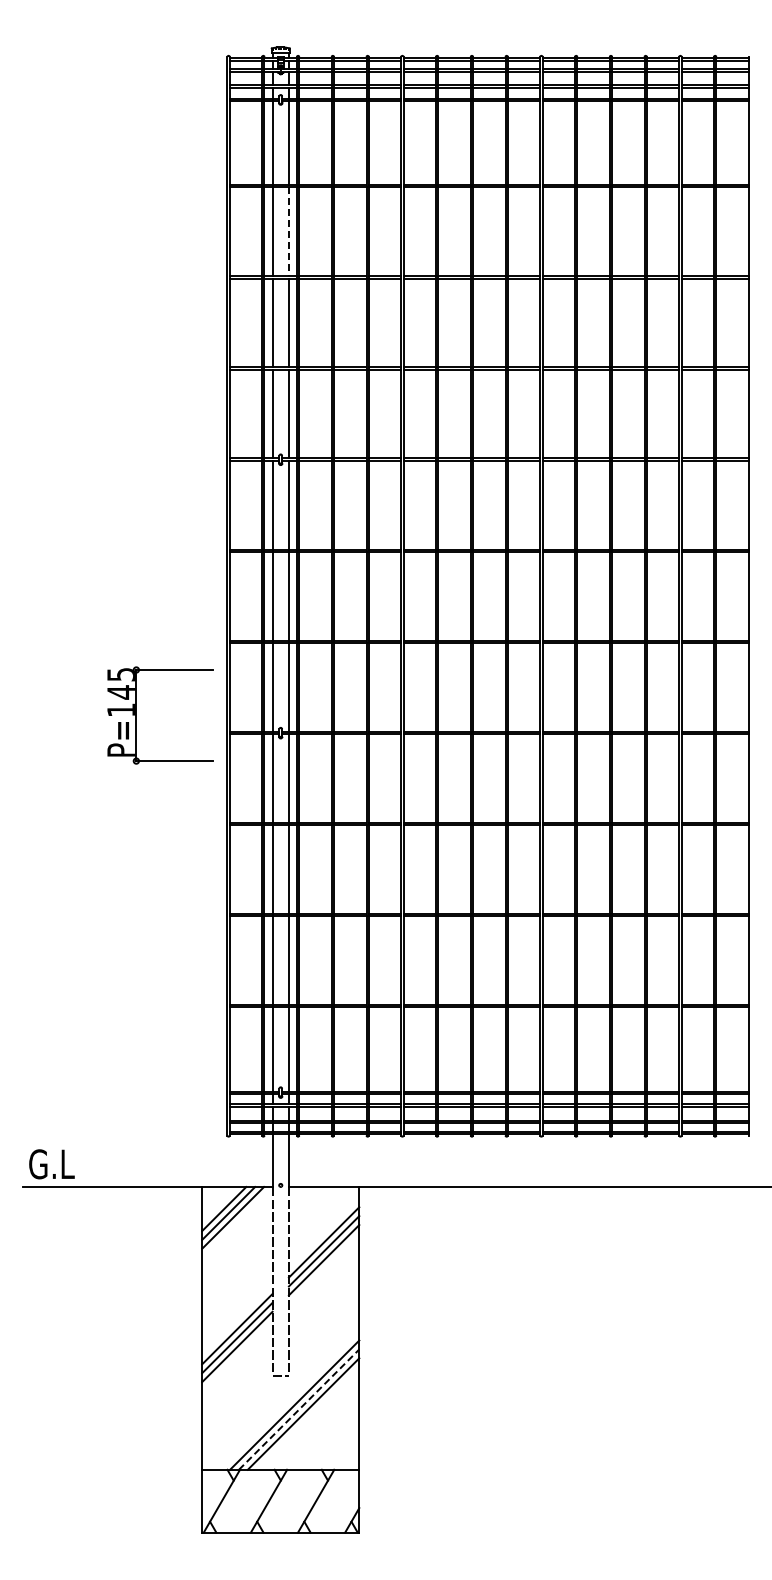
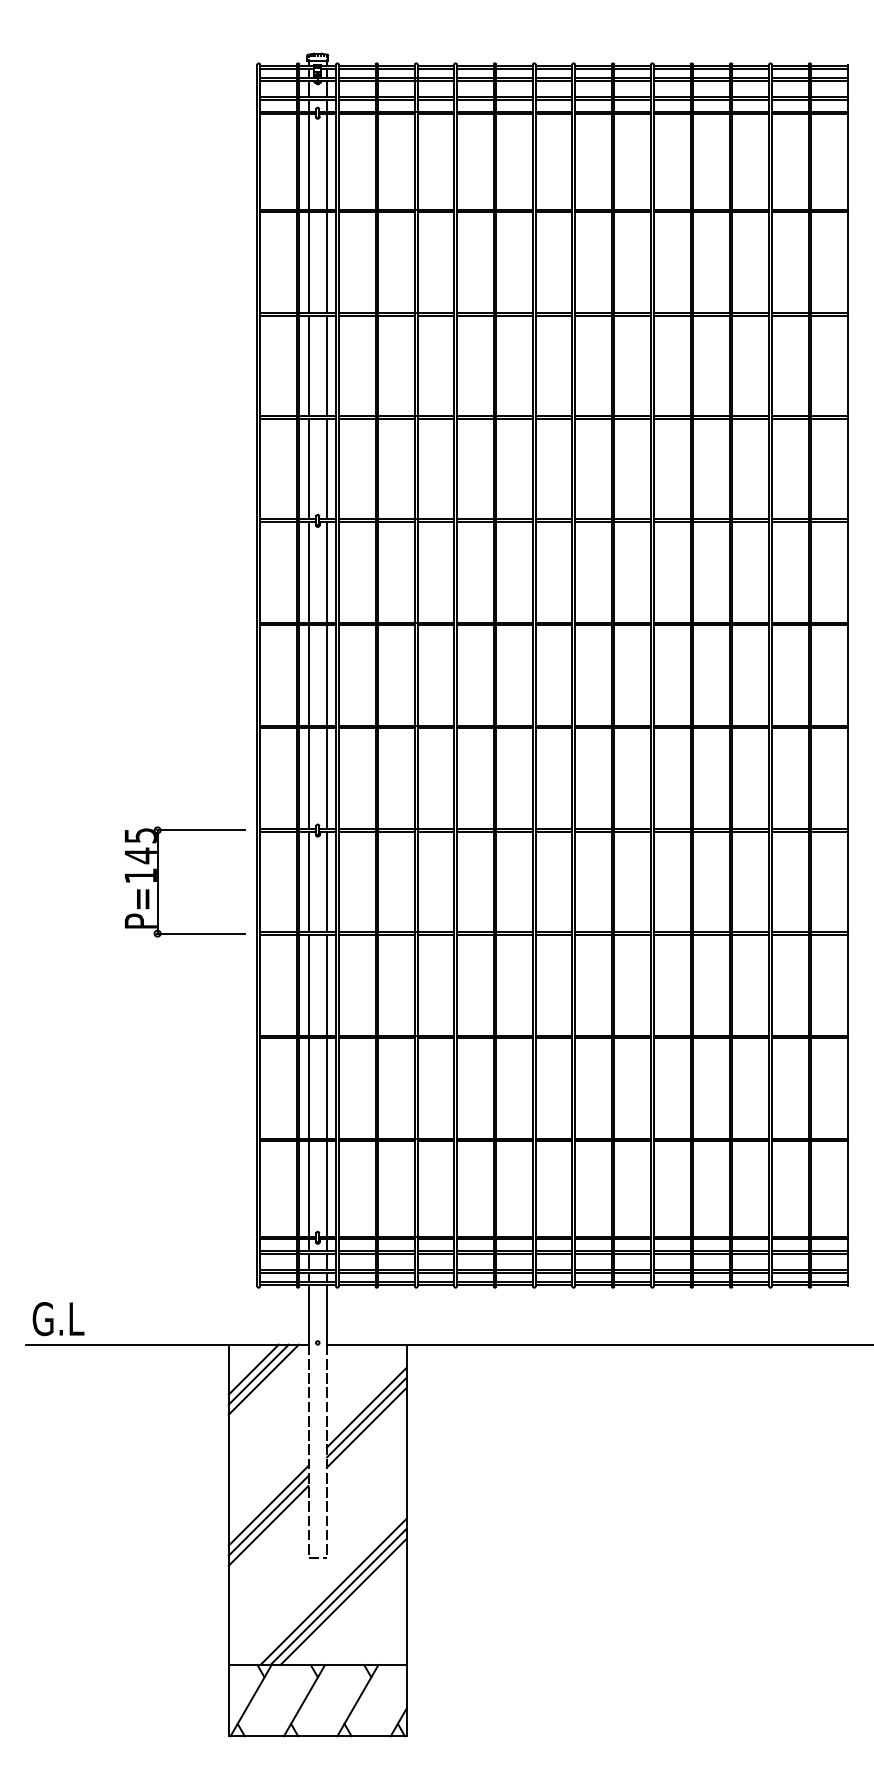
line: (288, 232) -> (326, 263), dashed -> solid
part: (136, 715) -> (157, 881), moved
line: (299, 1409) -> (339, 1596), dashed -> solid

